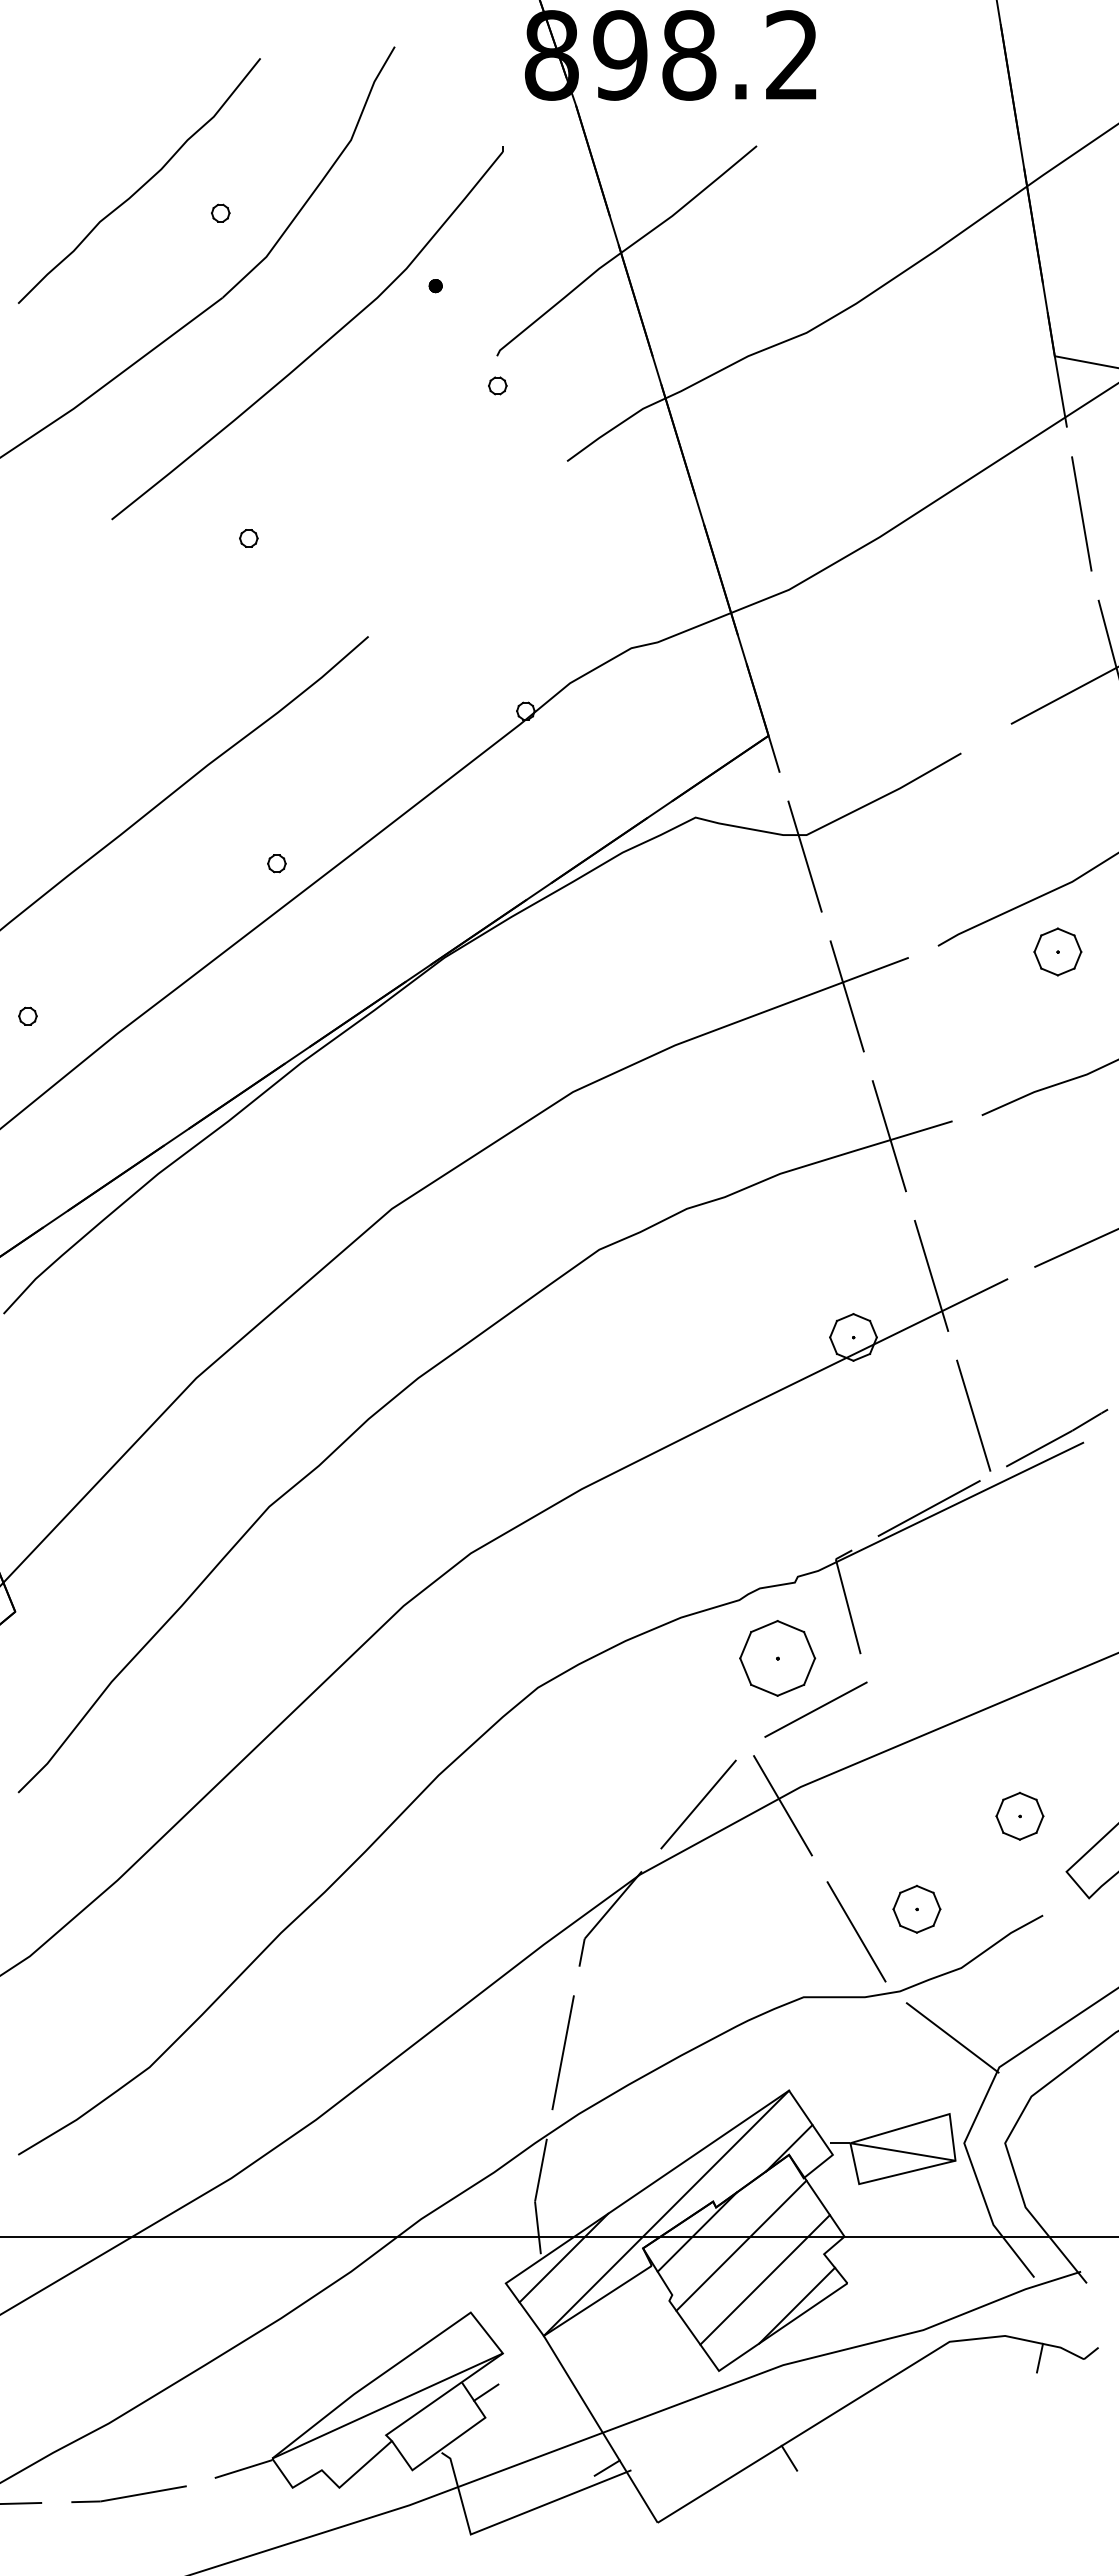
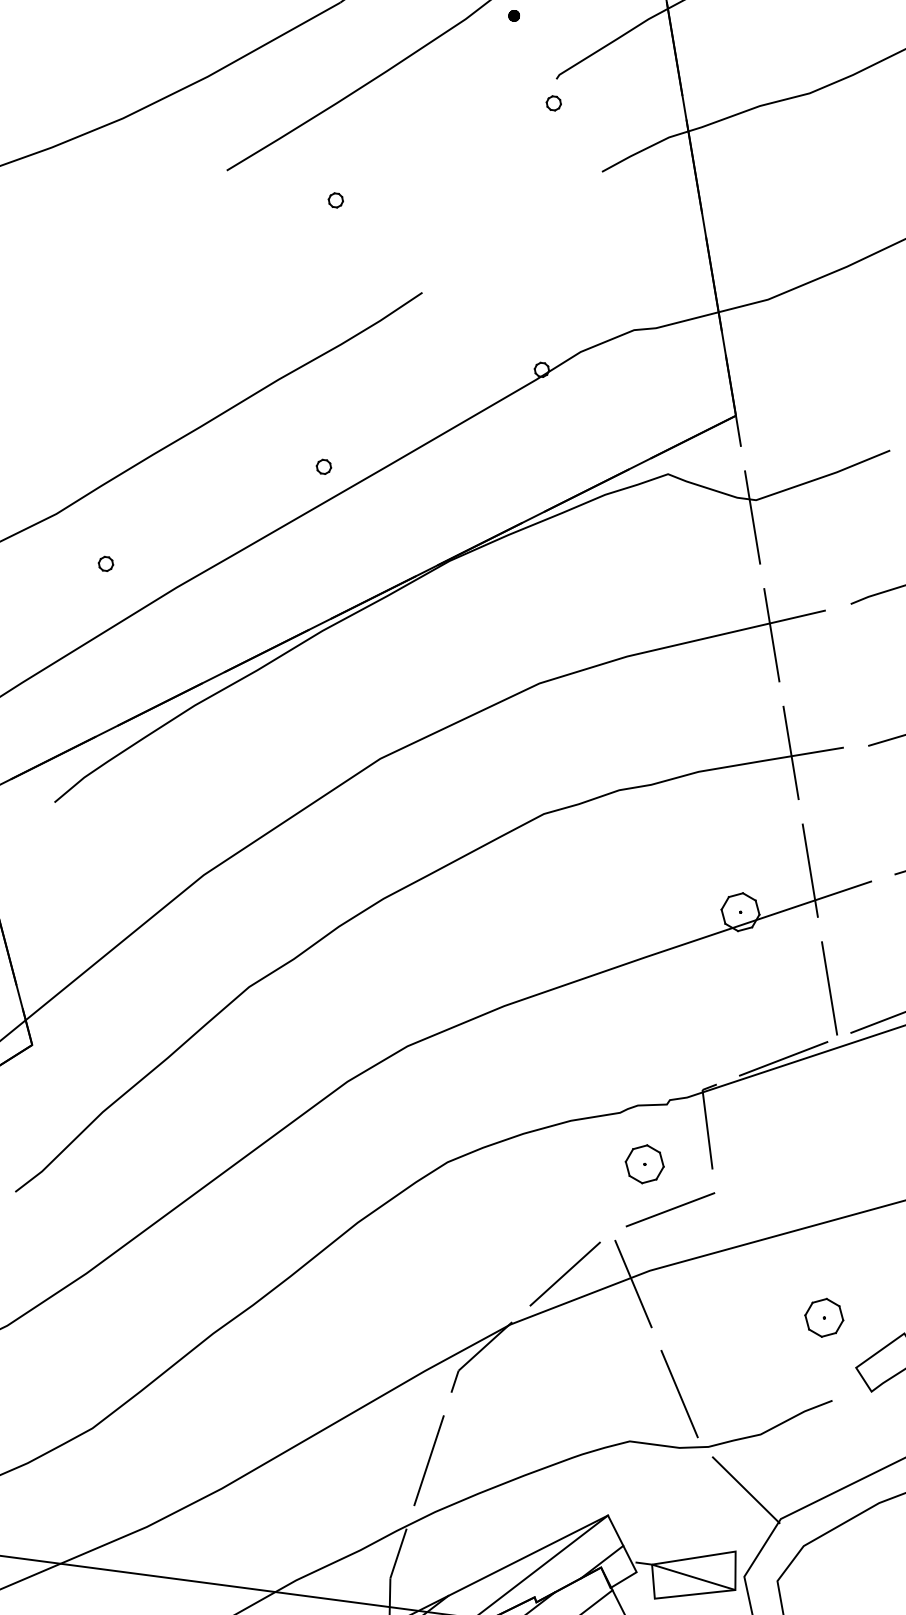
part: (777, 1658) -> (644, 1164), size x0.62
part: (916, 1908) -> (730, 1381), removed

